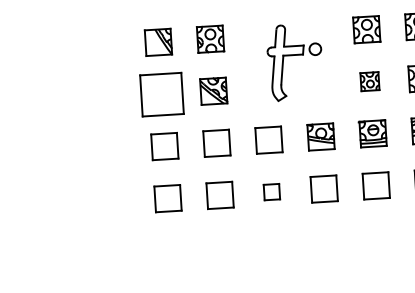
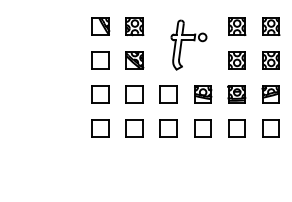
part: (369, 81) -> (236, 60), size x1.43
part: (161, 94) -> (100, 60), size x0.62
part: (271, 191) -> (168, 128), size x1.67

